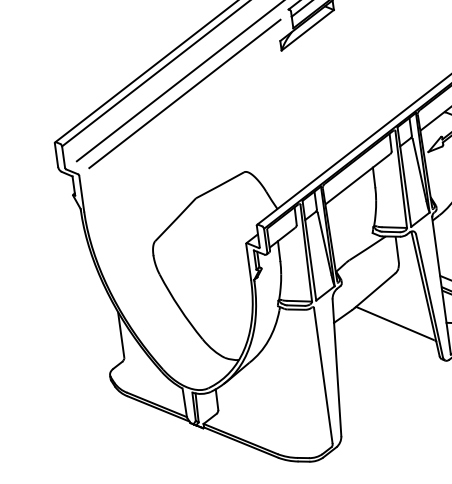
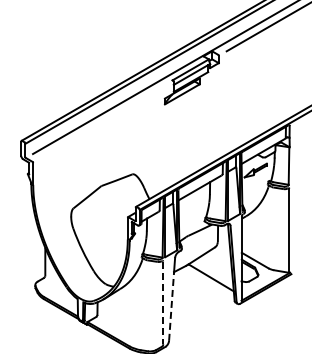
line: (183, 94) -> (102, 122), removed
line: (323, 376) -> (163, 303), solid -> dashed
line: (337, 377) -> (171, 305), solid -> dashed

